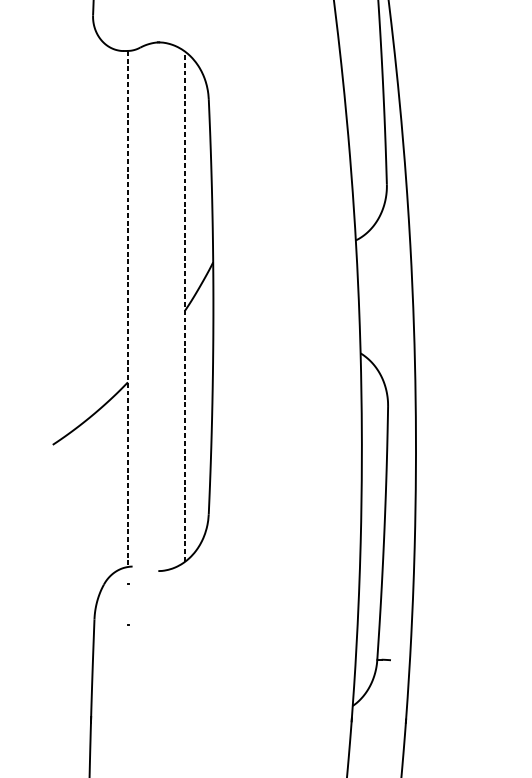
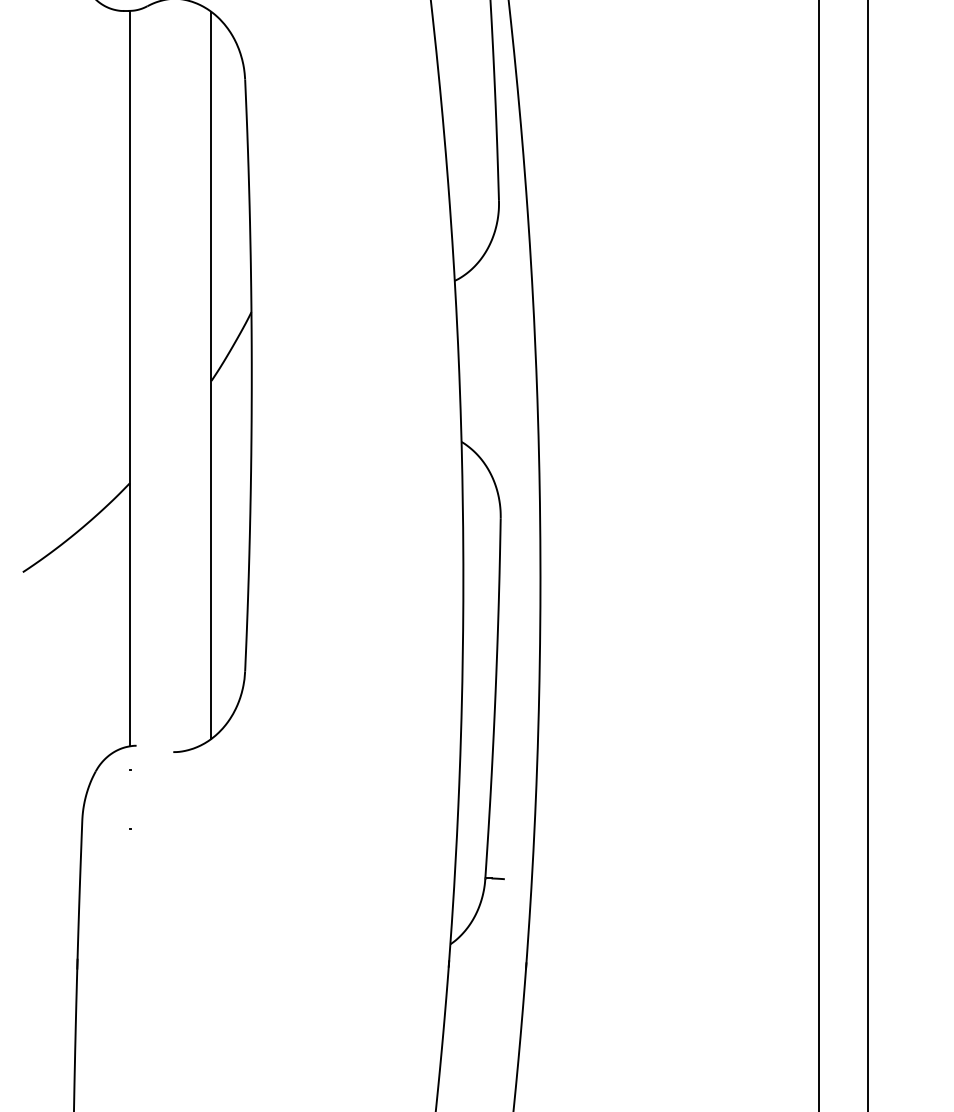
line: (185, 306) -> (211, 374), dashed -> solid
line: (127, 308) -> (129, 378), dashed -> solid

